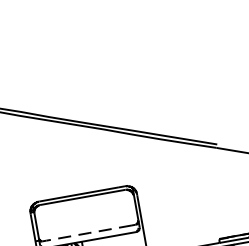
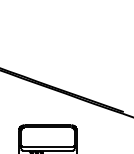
line: (89, 232) -> (48, 146), dashed -> solid

